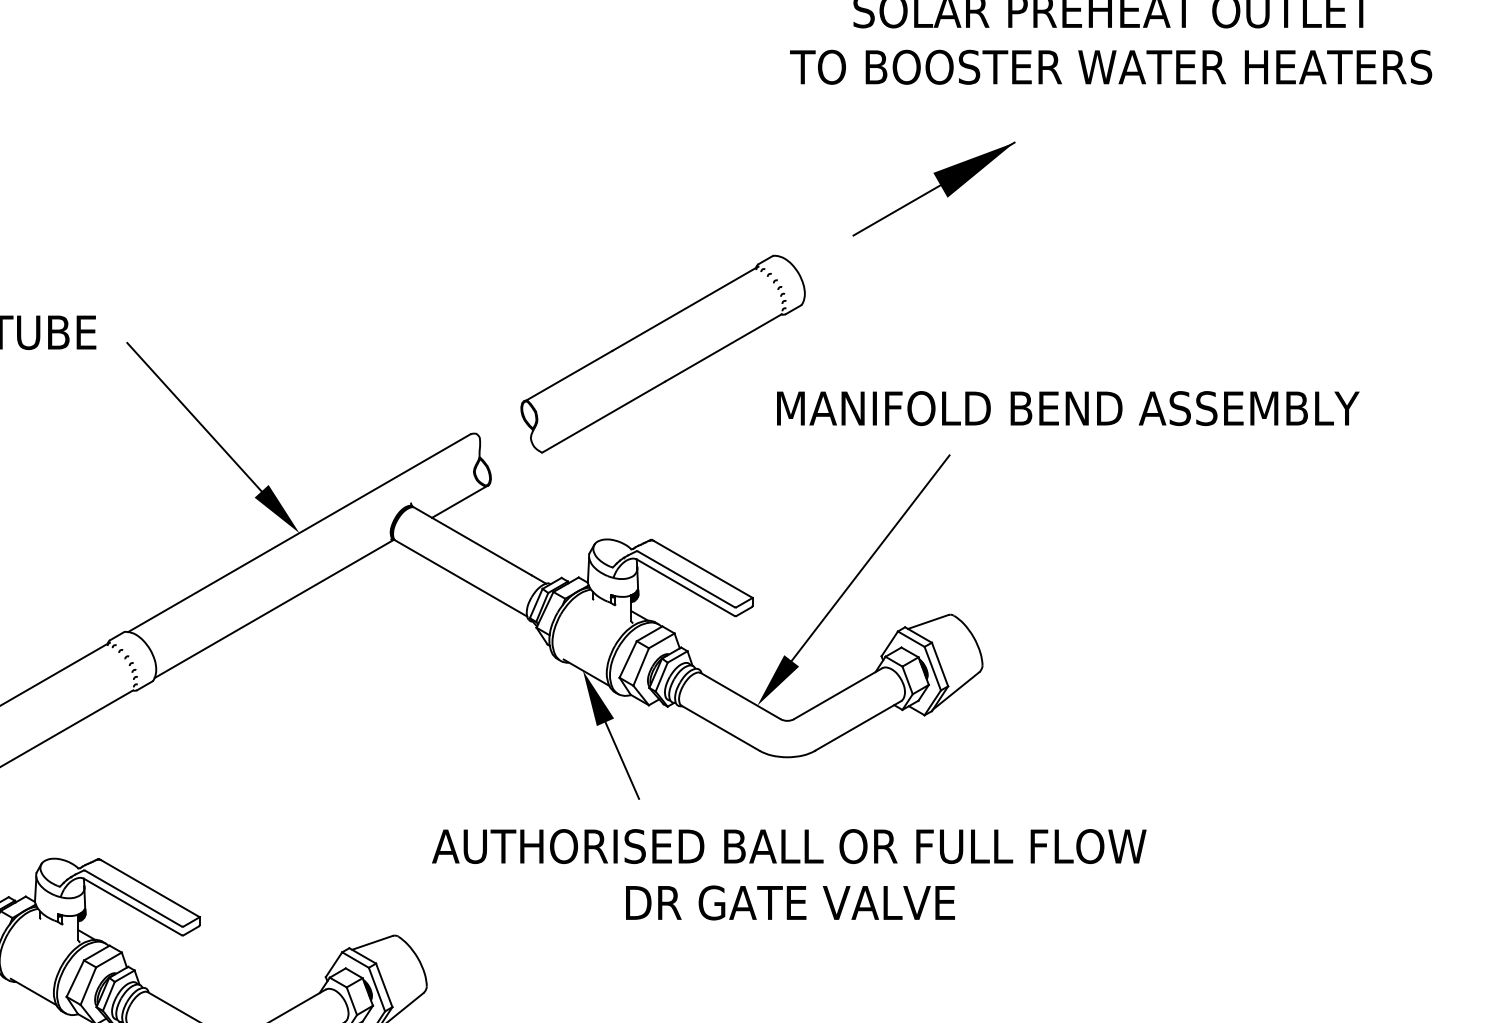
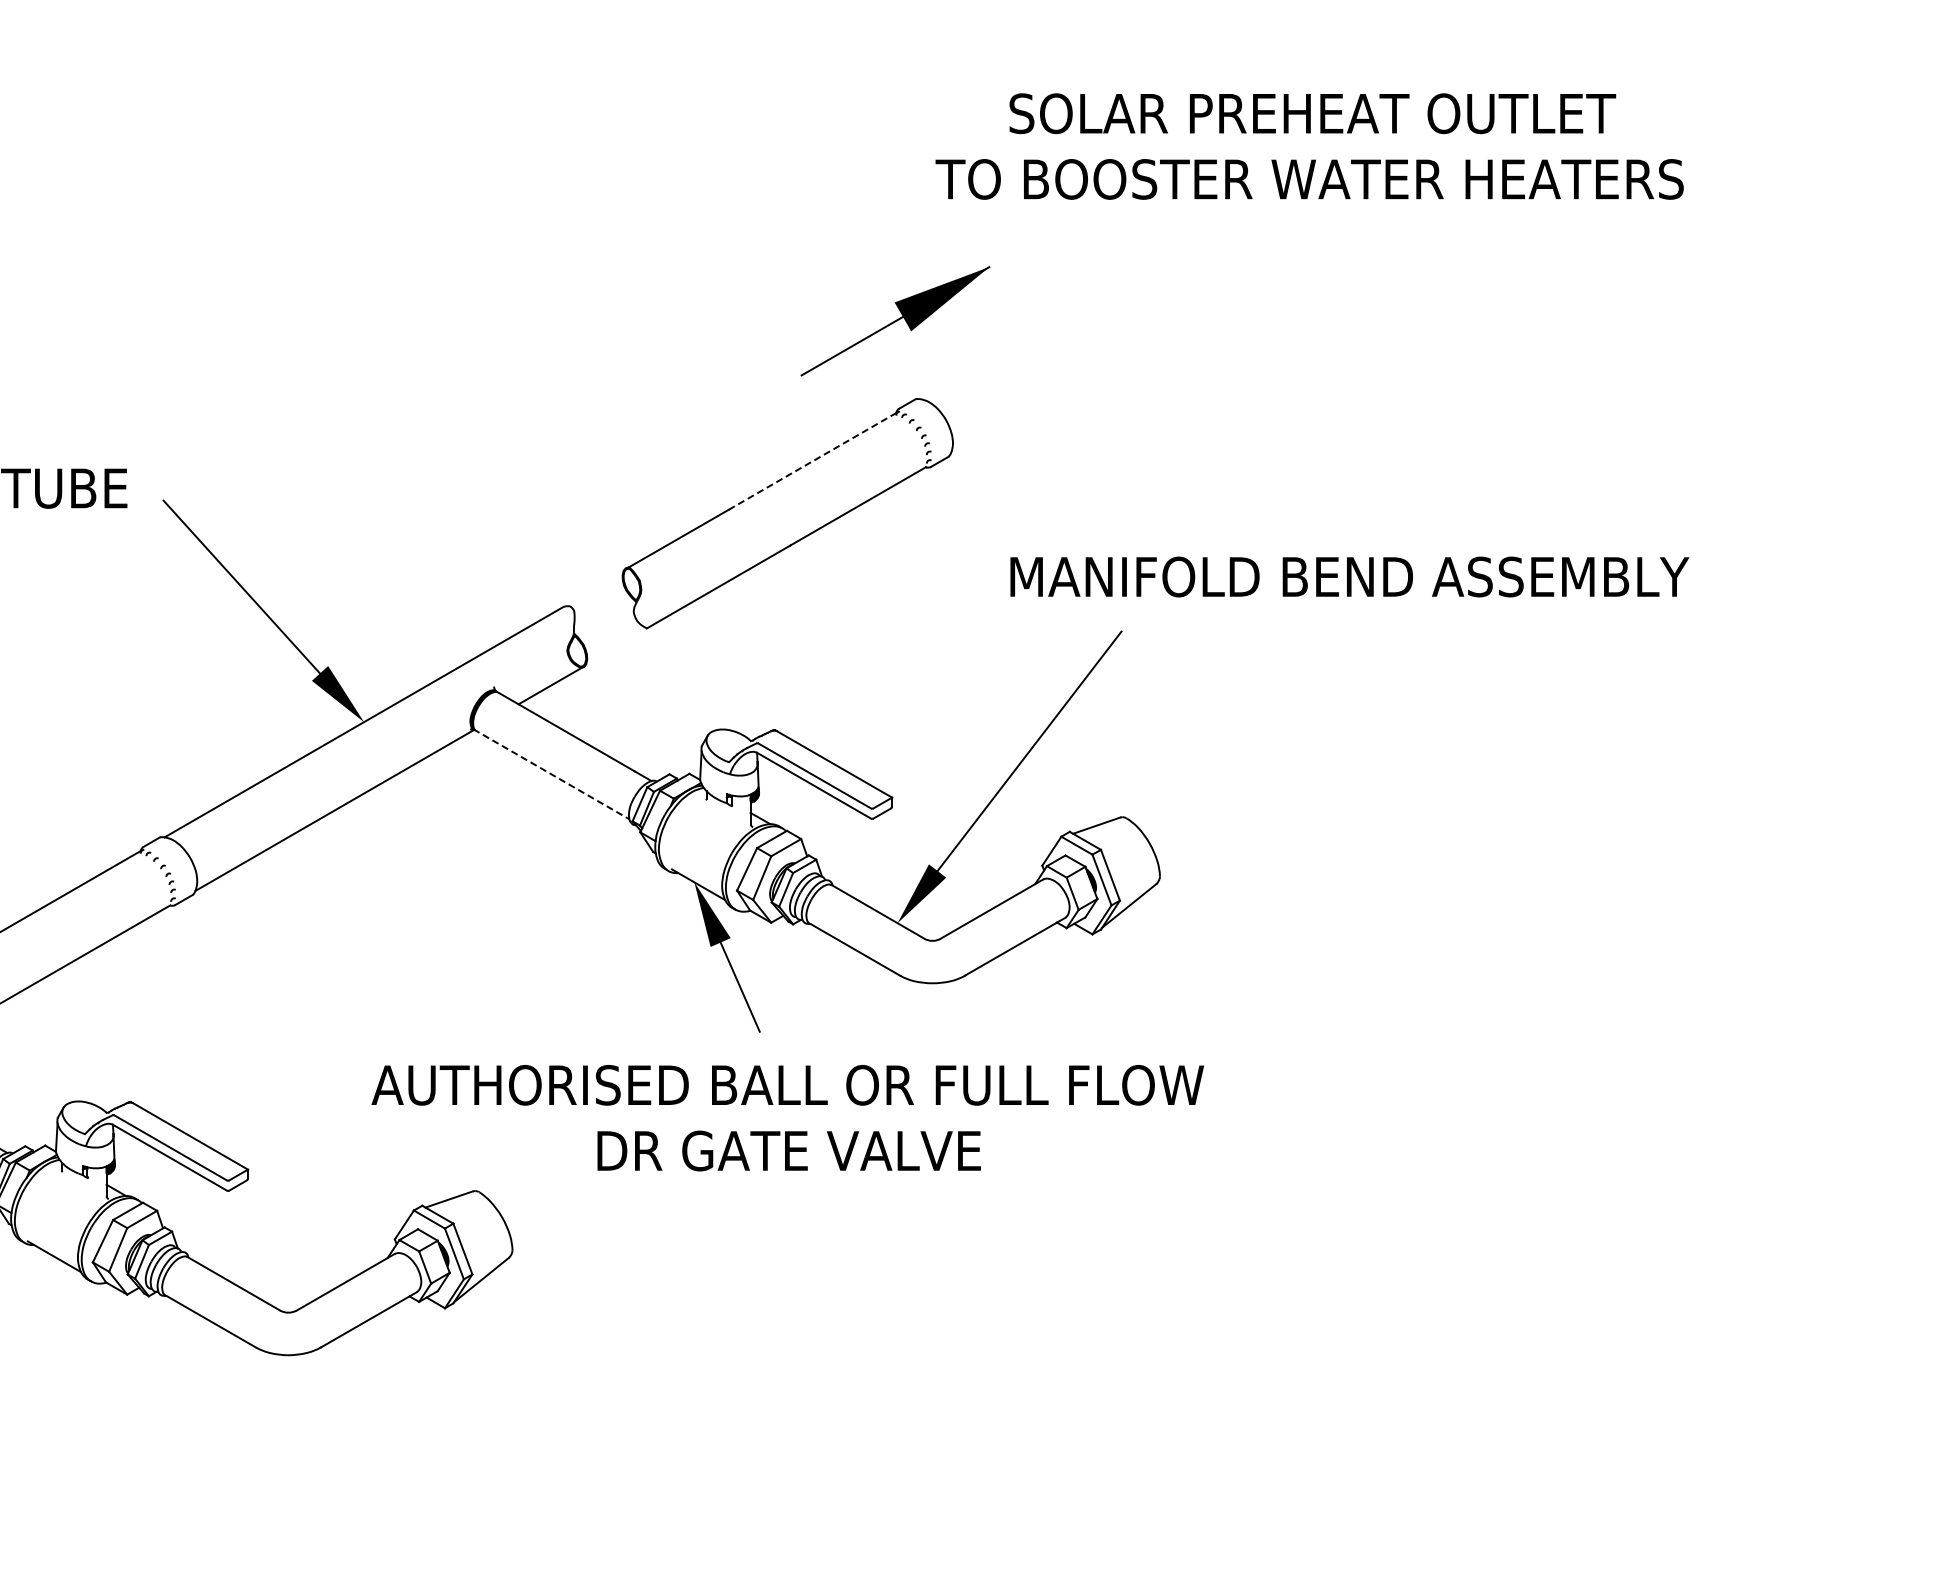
part: (934, 189) -> (895, 321), moved
line: (684, 309) -> (812, 461), solid -> dashed
text: (1067, 408) -> (1349, 576), moved
line: (460, 578) -> (551, 774), solid -> dashed
text: (789, 875) -> (787, 1118), moved

